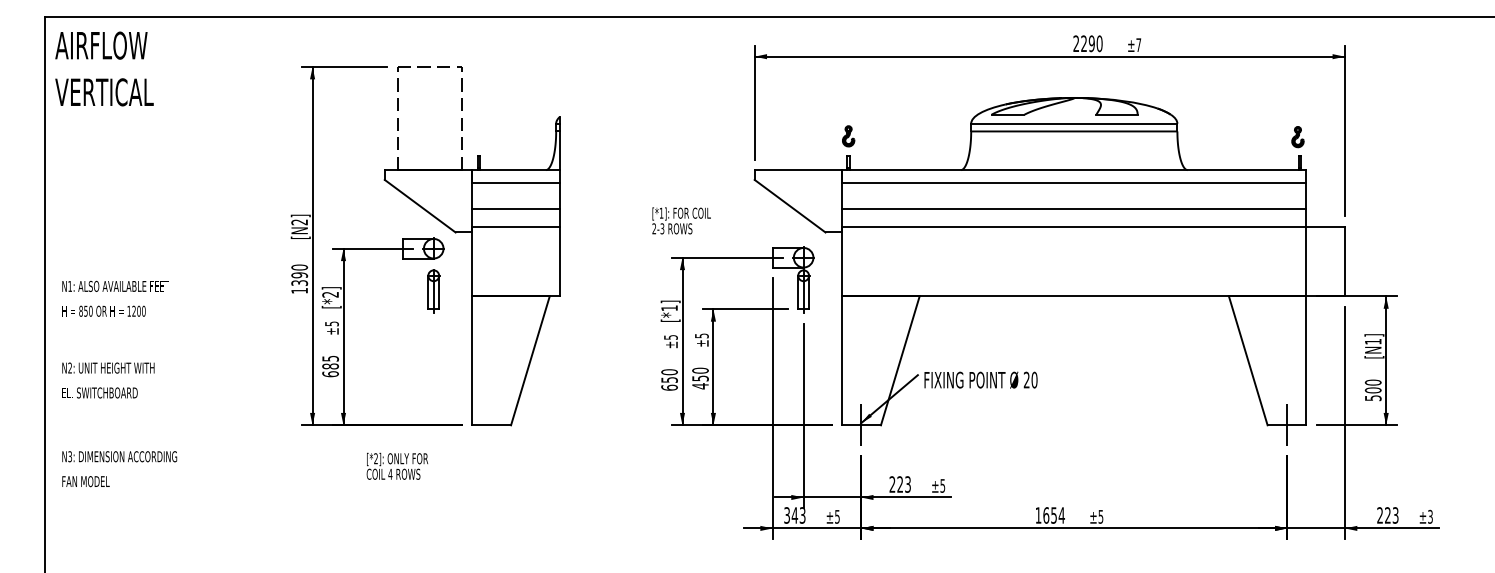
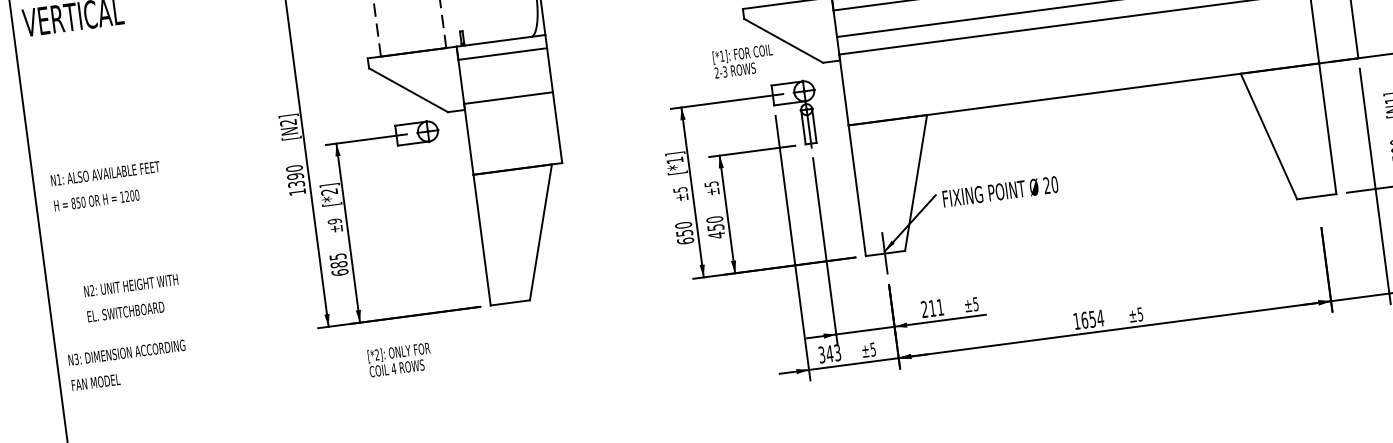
line: (515, 209) -> (505, 80), removed
text: (681, 220) -> (743, 60), moved
part: (433, 291) -> (433, 174), removed
text: (115, 298) -> (106, 186), moved
text: (331, 323) -> (334, 221), ±5 -> ±9
text: (108, 380) -> (132, 298), moved
line: (1287, 424) -> (1317, 195), removed
text: (397, 465) -> (399, 358), moved
text: (119, 469) -> (128, 365), moved
text: (903, 484) -> (935, 307), 223 -> 211

